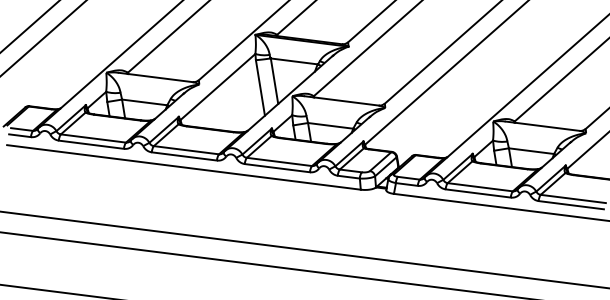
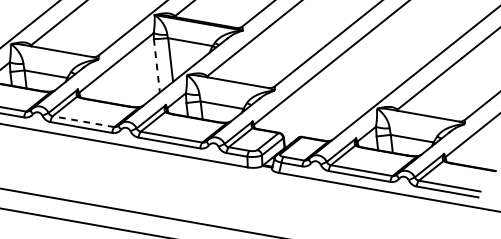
line: (260, 88) -> (156, 66), solid -> dashed
line: (186, 150) -> (83, 121), solid -> dashed

